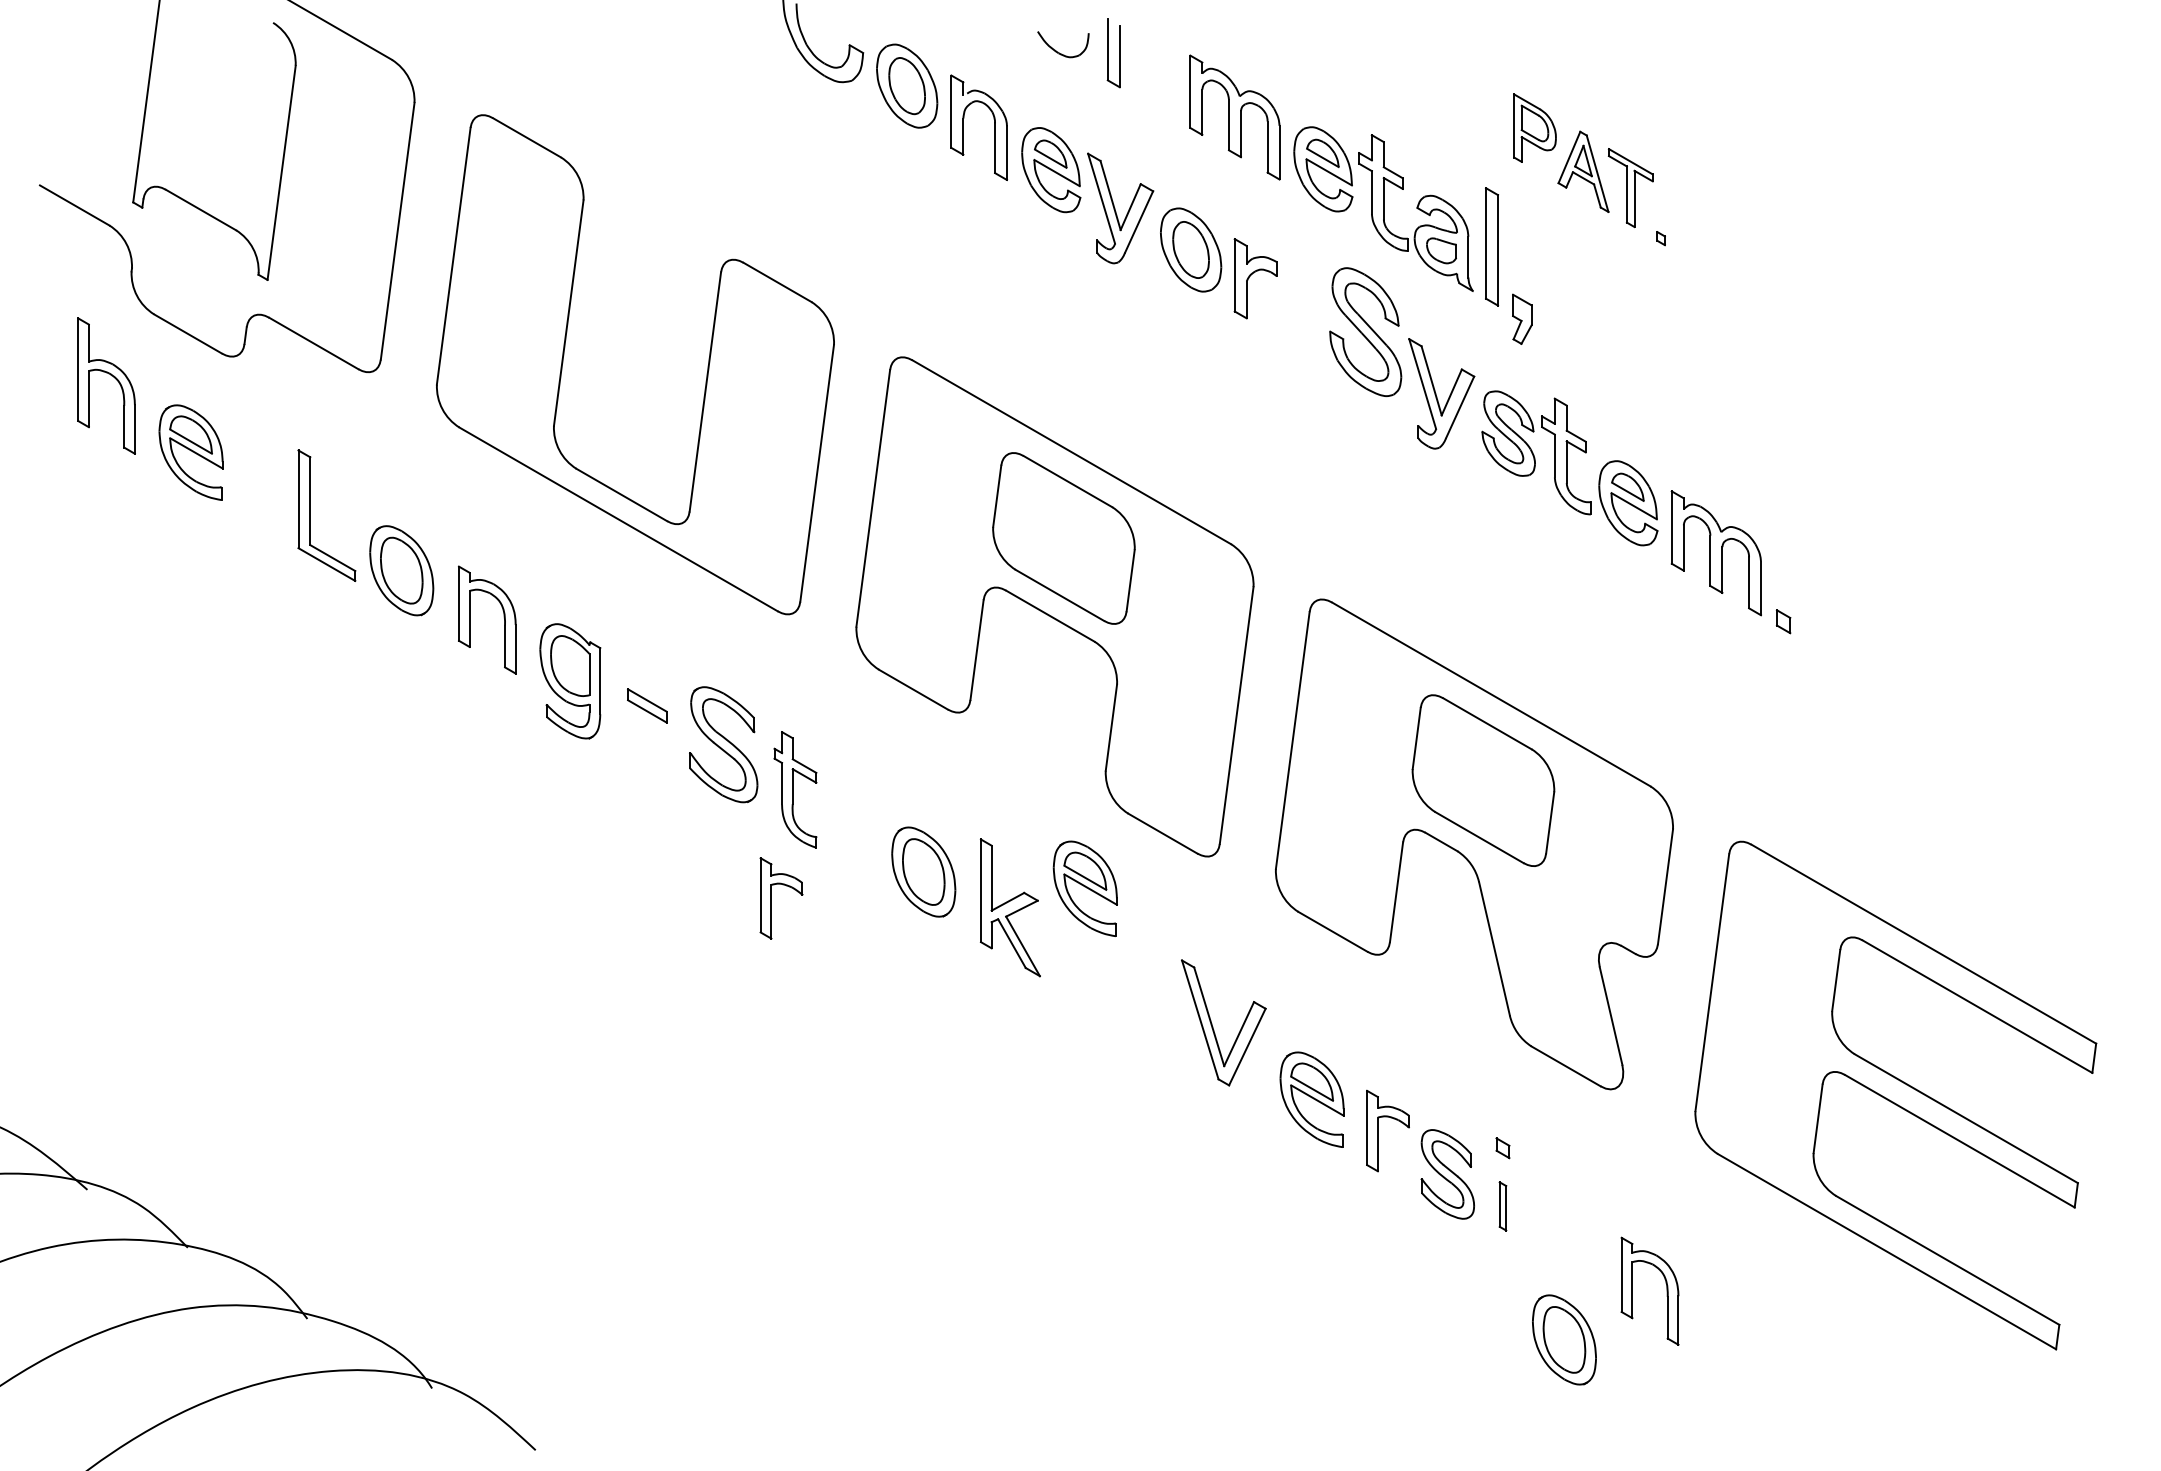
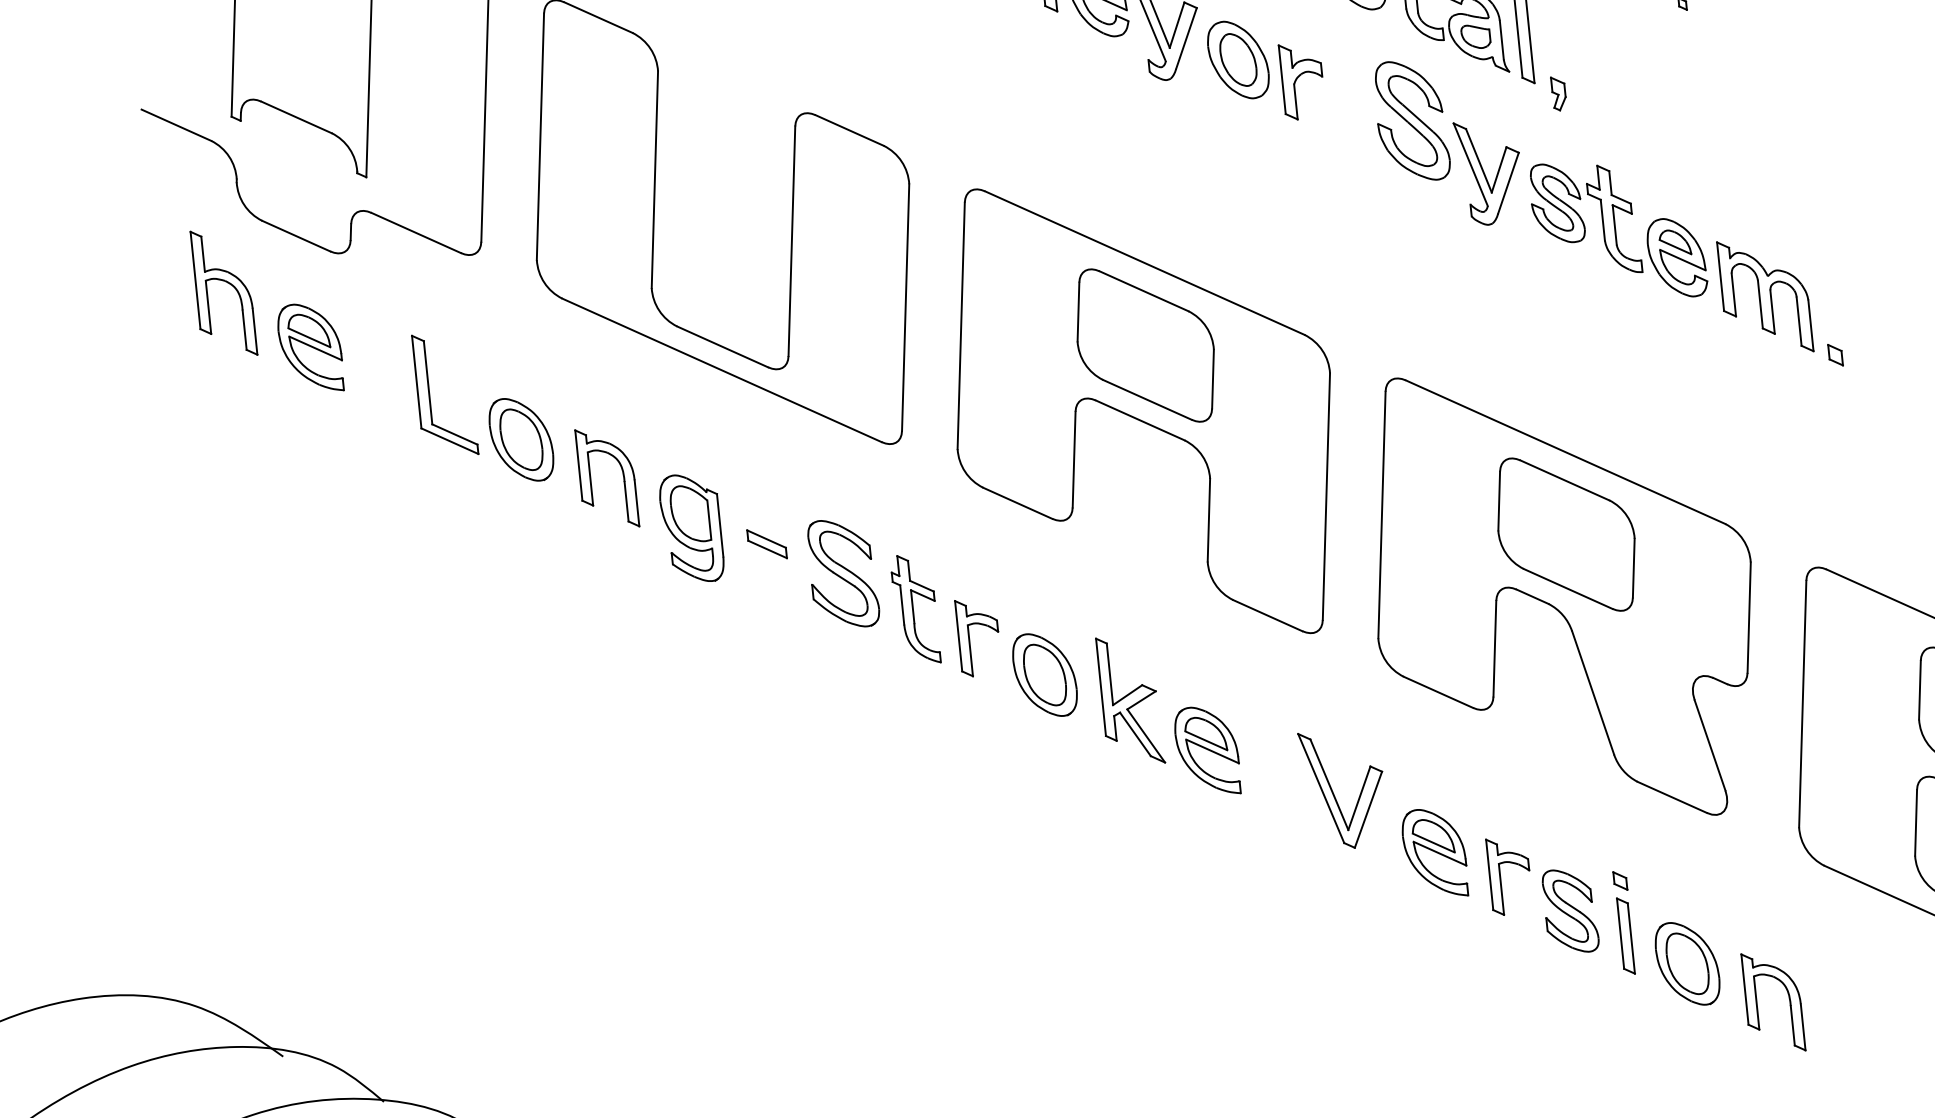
part: (1522, 318) -> (1559, 93), size x0.71
part: (1084, 888) -> (1206, 750), moved
part: (771, 898) -> (969, 638), moved
part: (1502, 1206) -> (1625, 936), size x1.67
part: (1564, 1339) -> (1687, 963), moved

